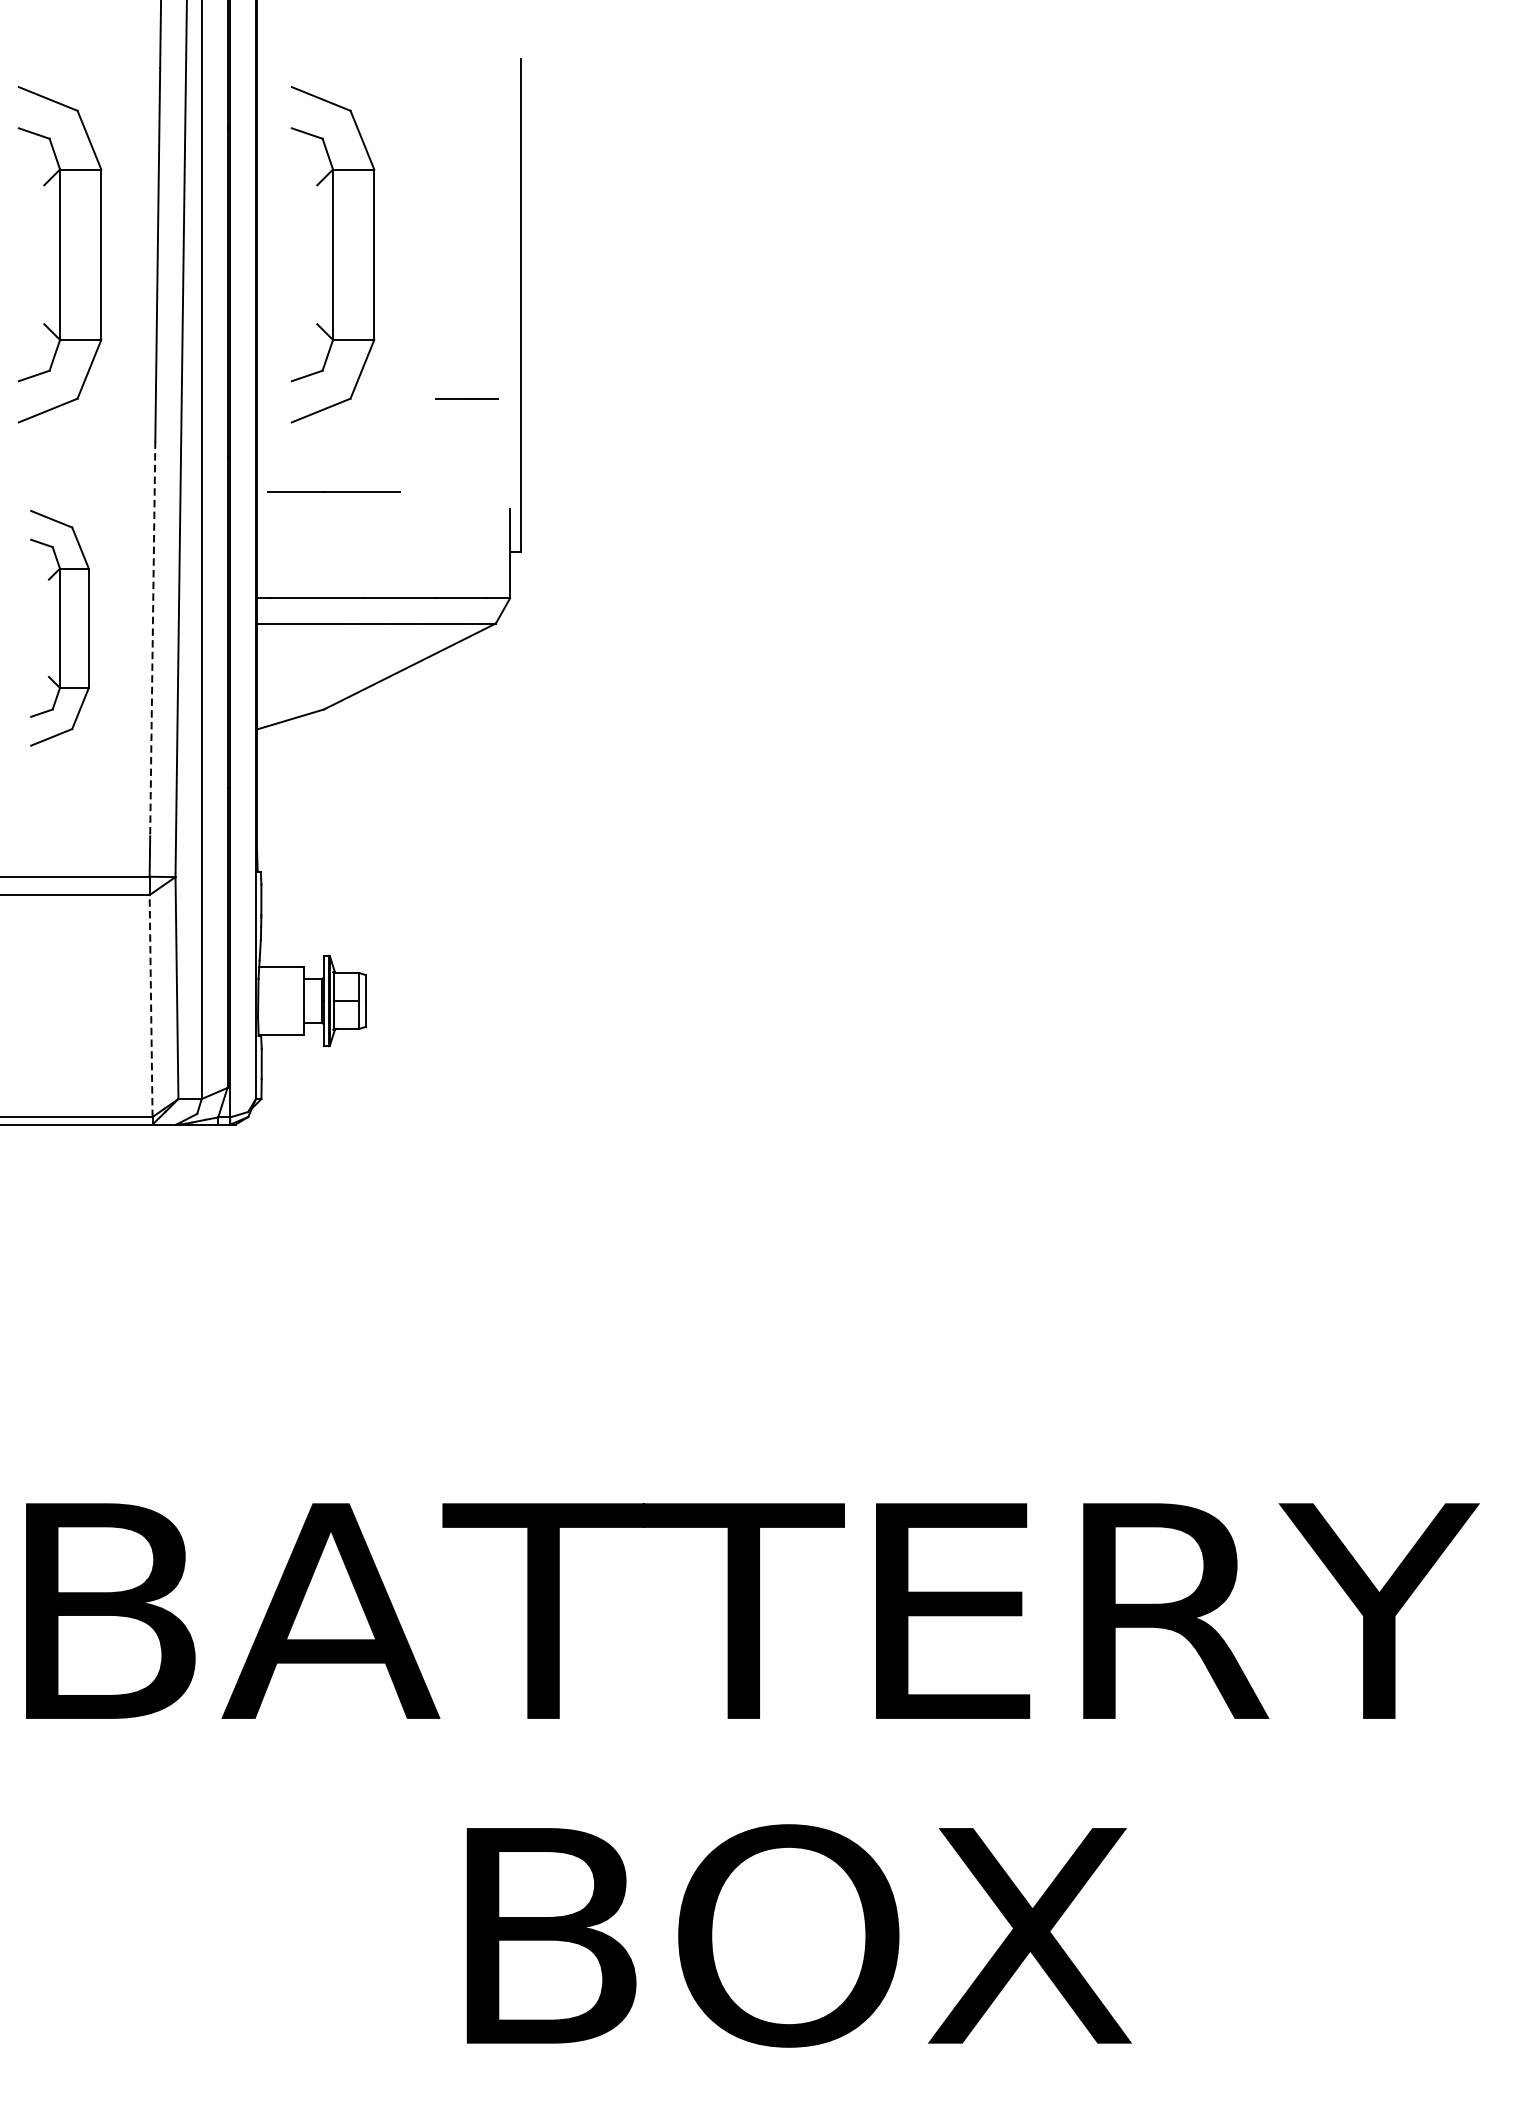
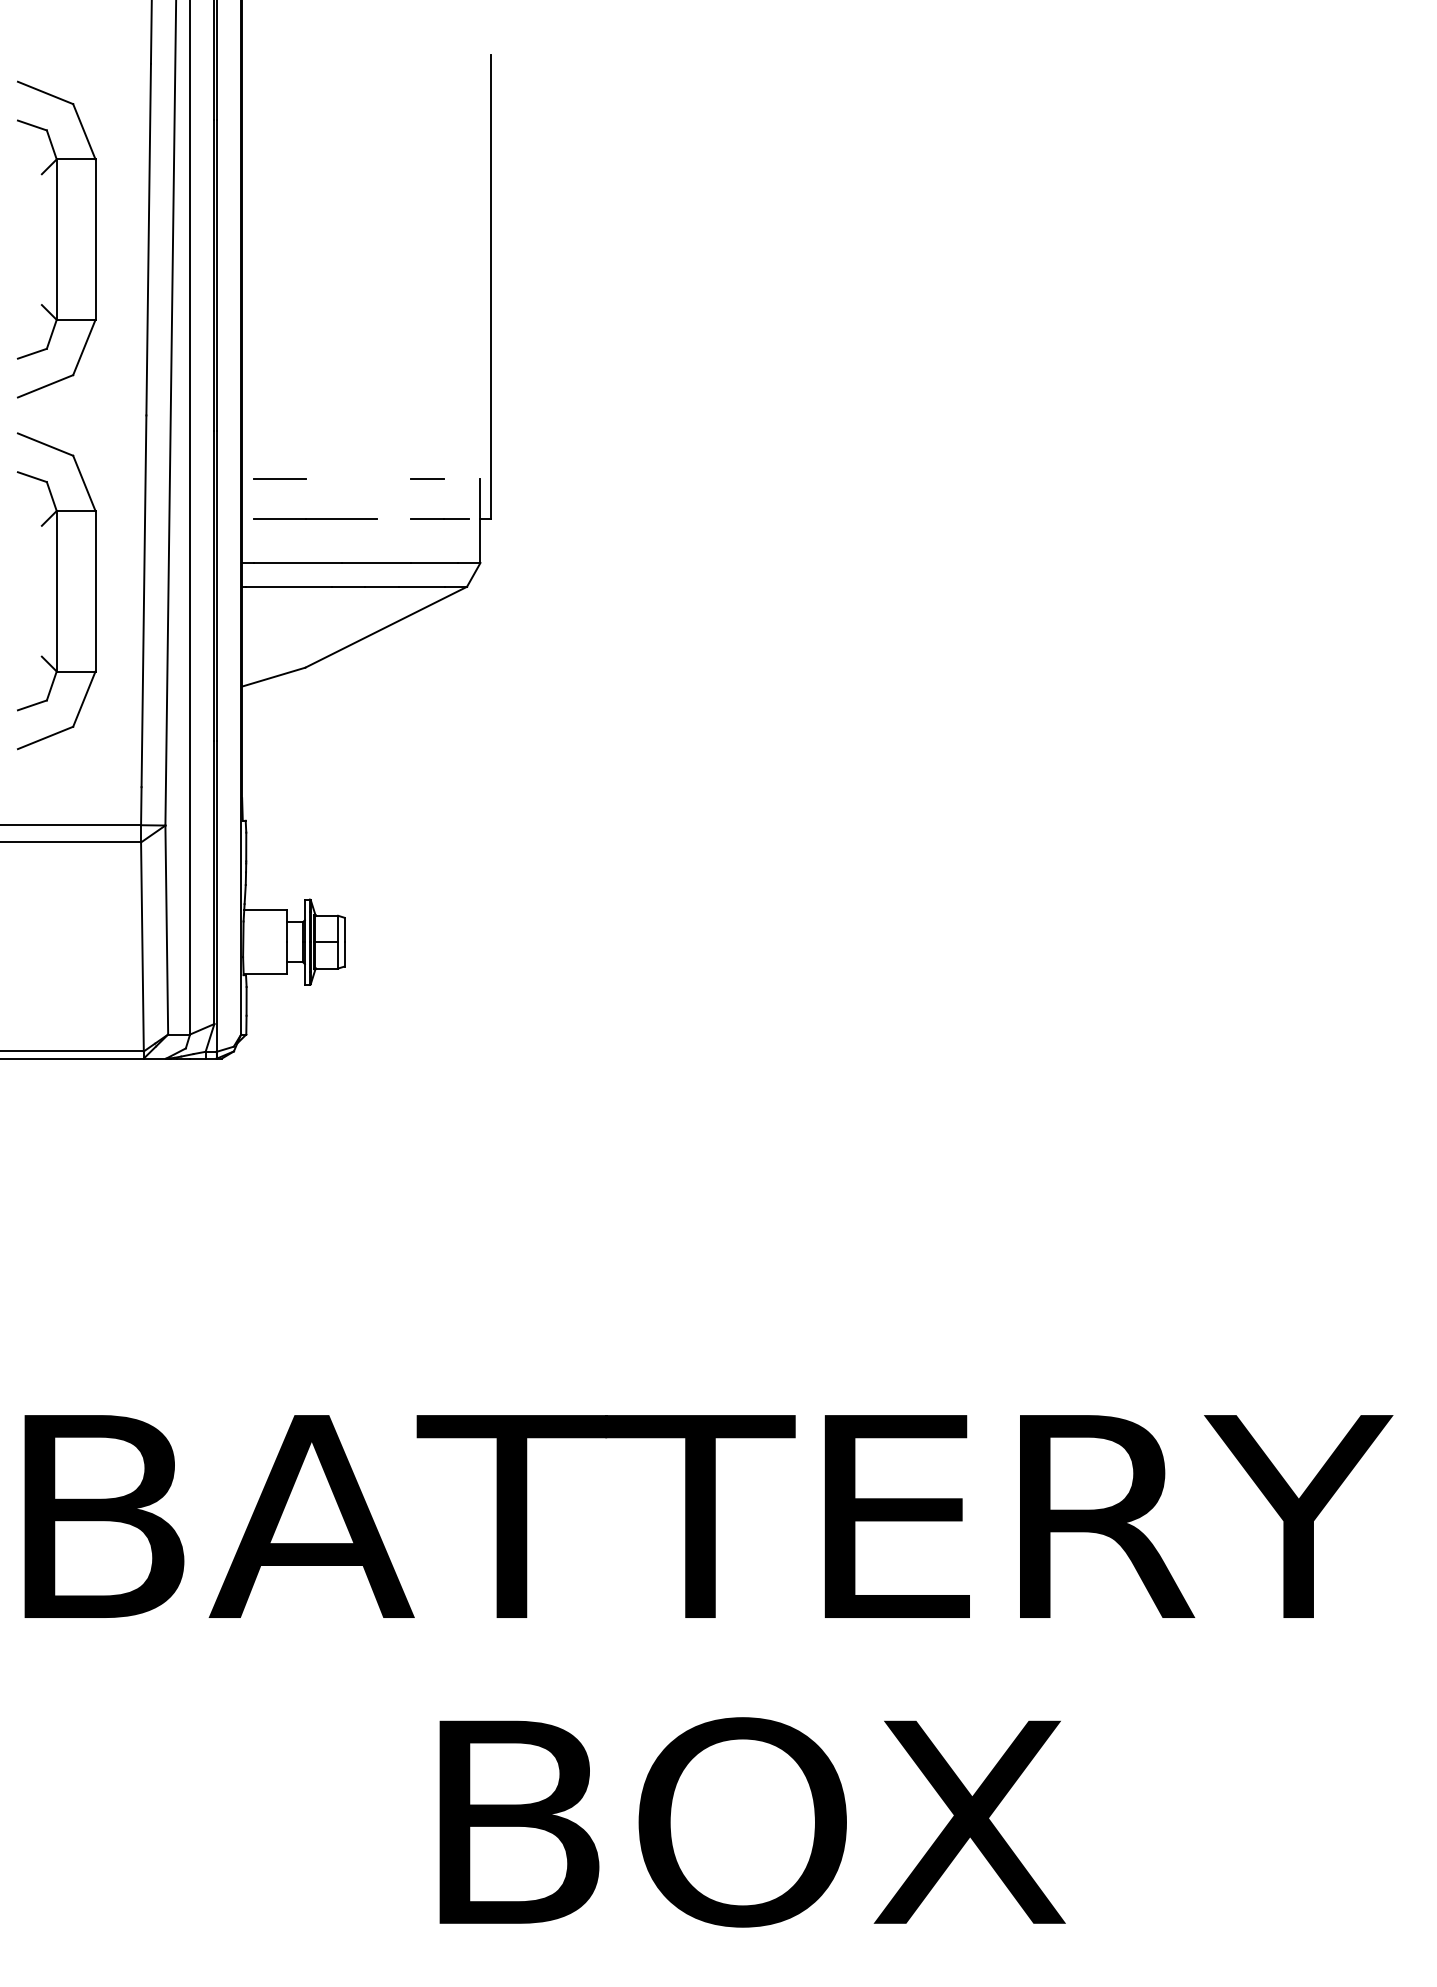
part: (332, 254) -> (313, 239), removed
line: (466, 397) -> (439, 518), moved
line: (333, 491) -> (315, 518), moved
line: (296, 508) -> (279, 478), added
line: (453, 508) -> (427, 478), added
part: (59, 628) -> (56, 591), size x1.43
line: (152, 639) -> (143, 601), dashed -> solid
line: (151, 1005) -> (142, 946), dashed -> solid

